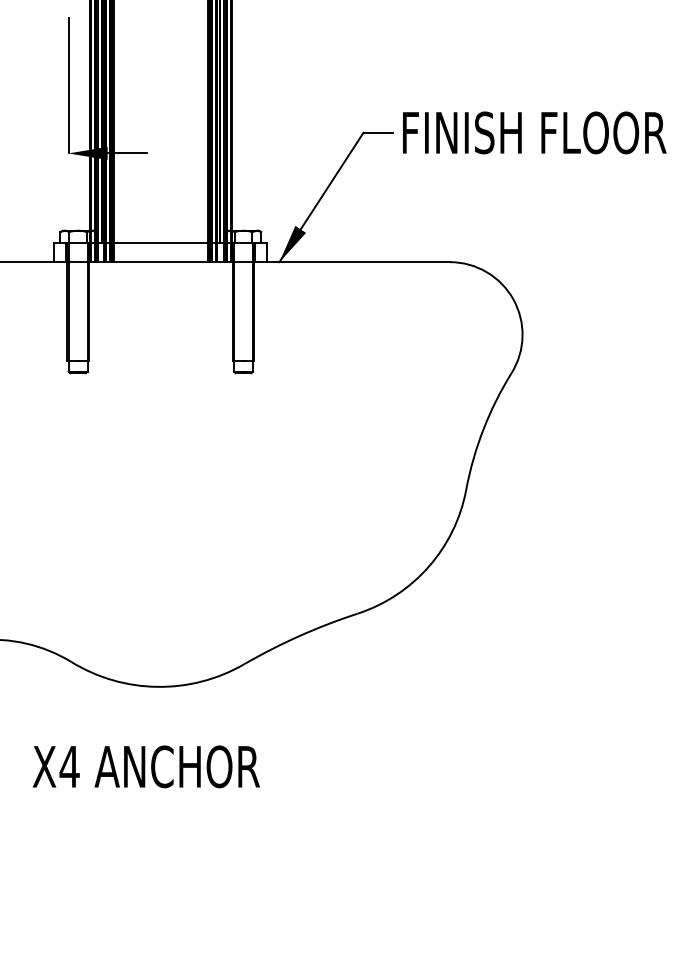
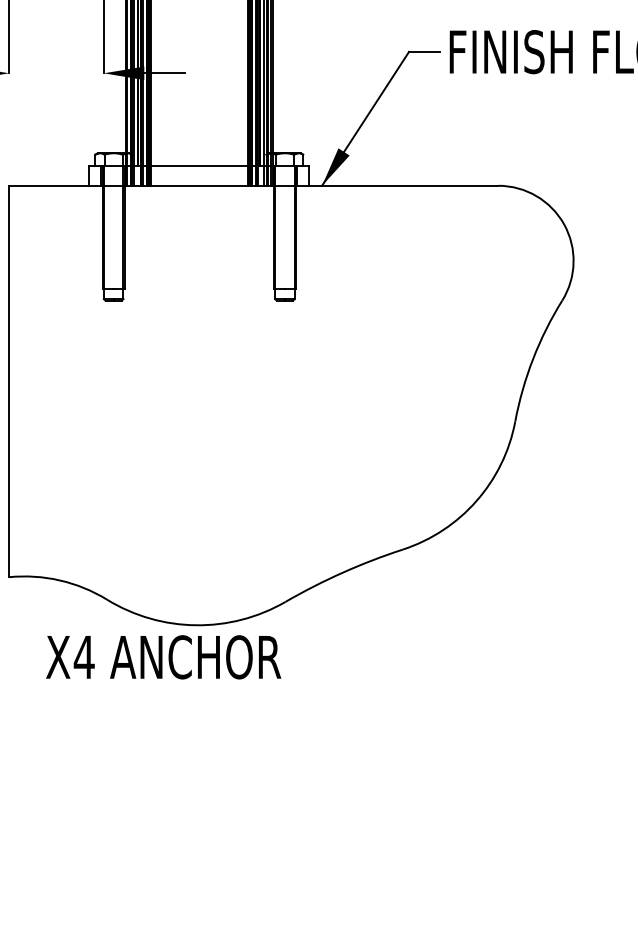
text: (145, 766) -> (162, 656), moved

